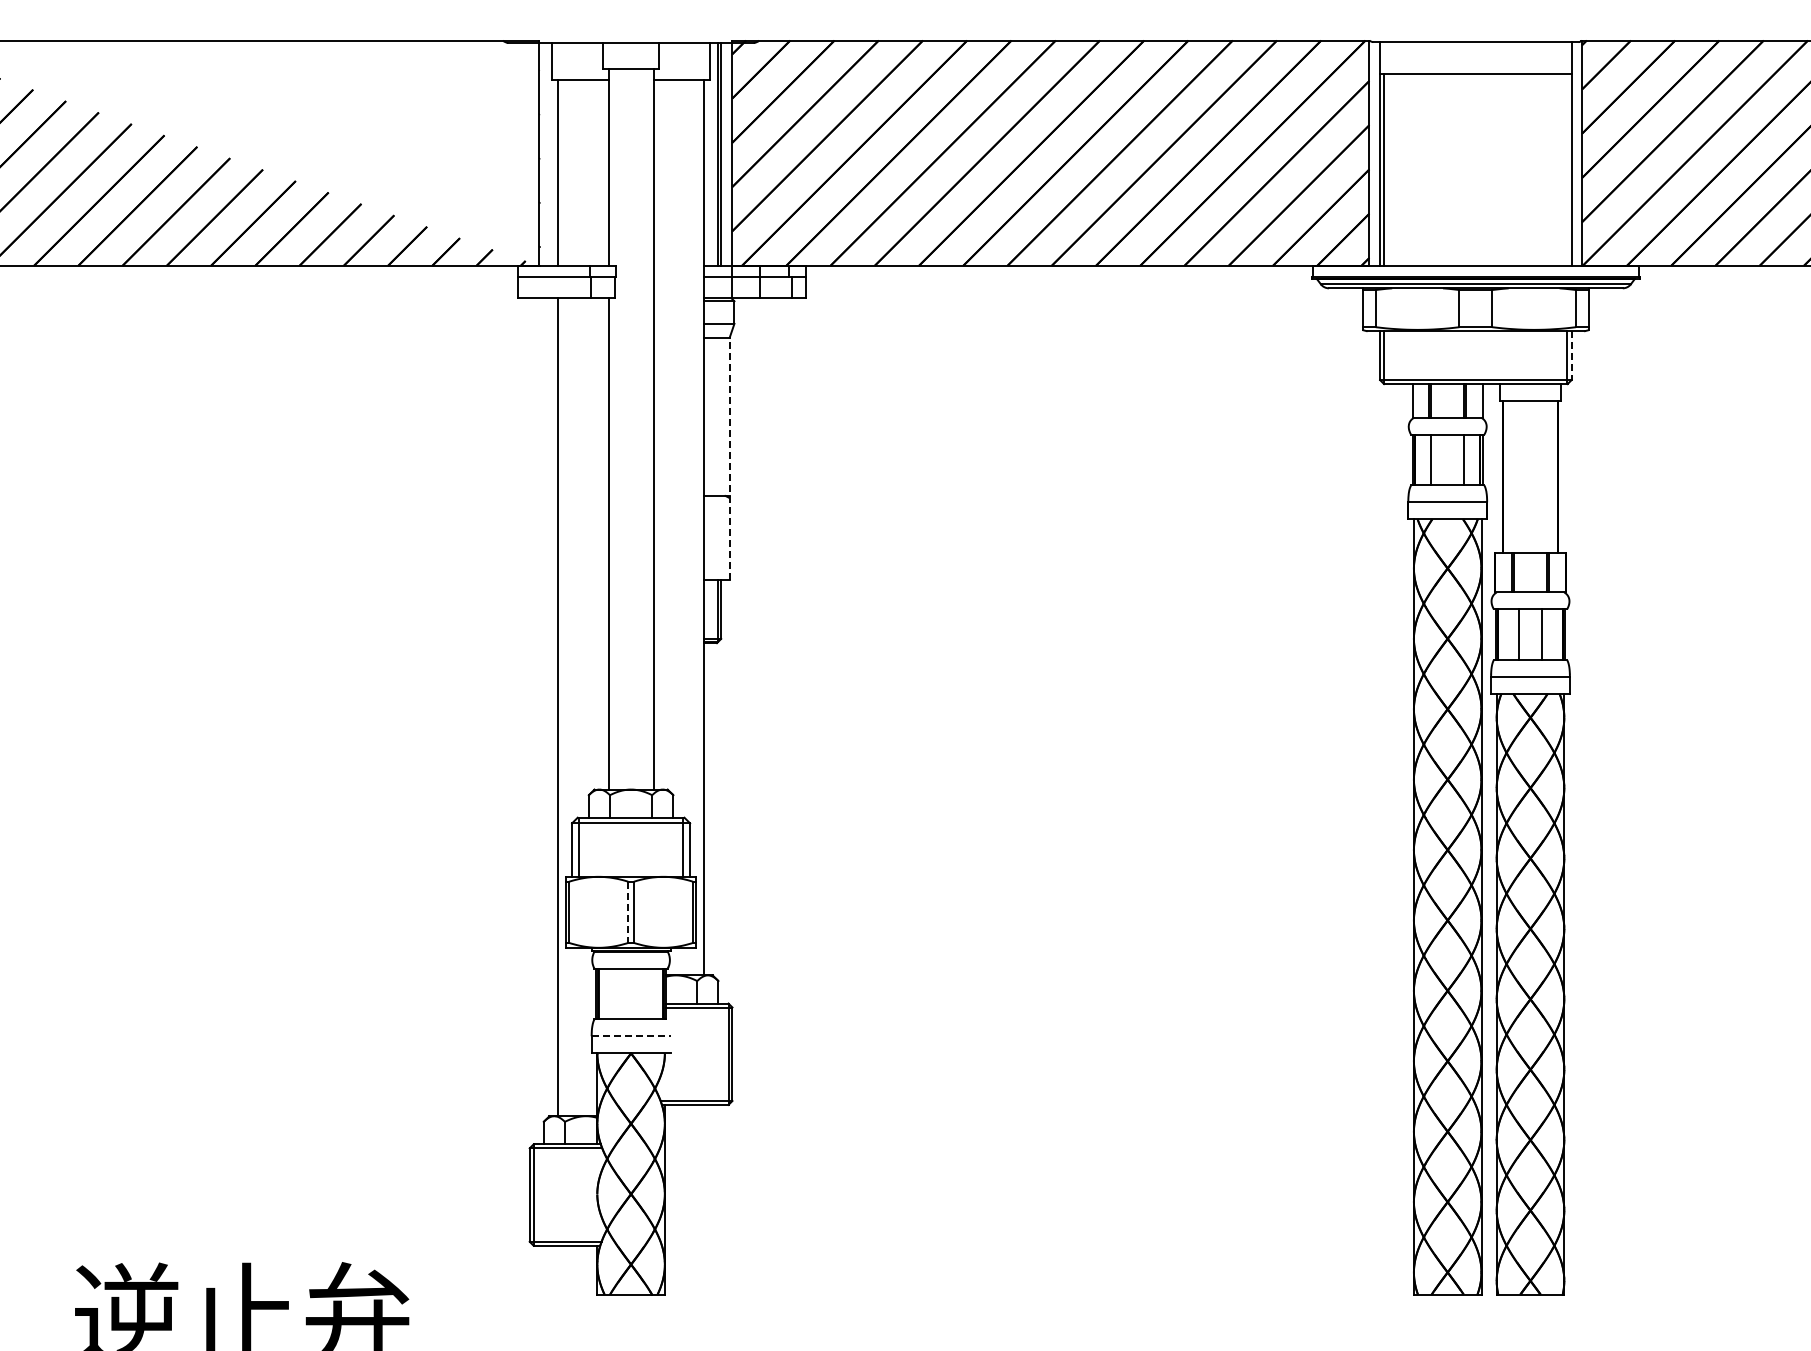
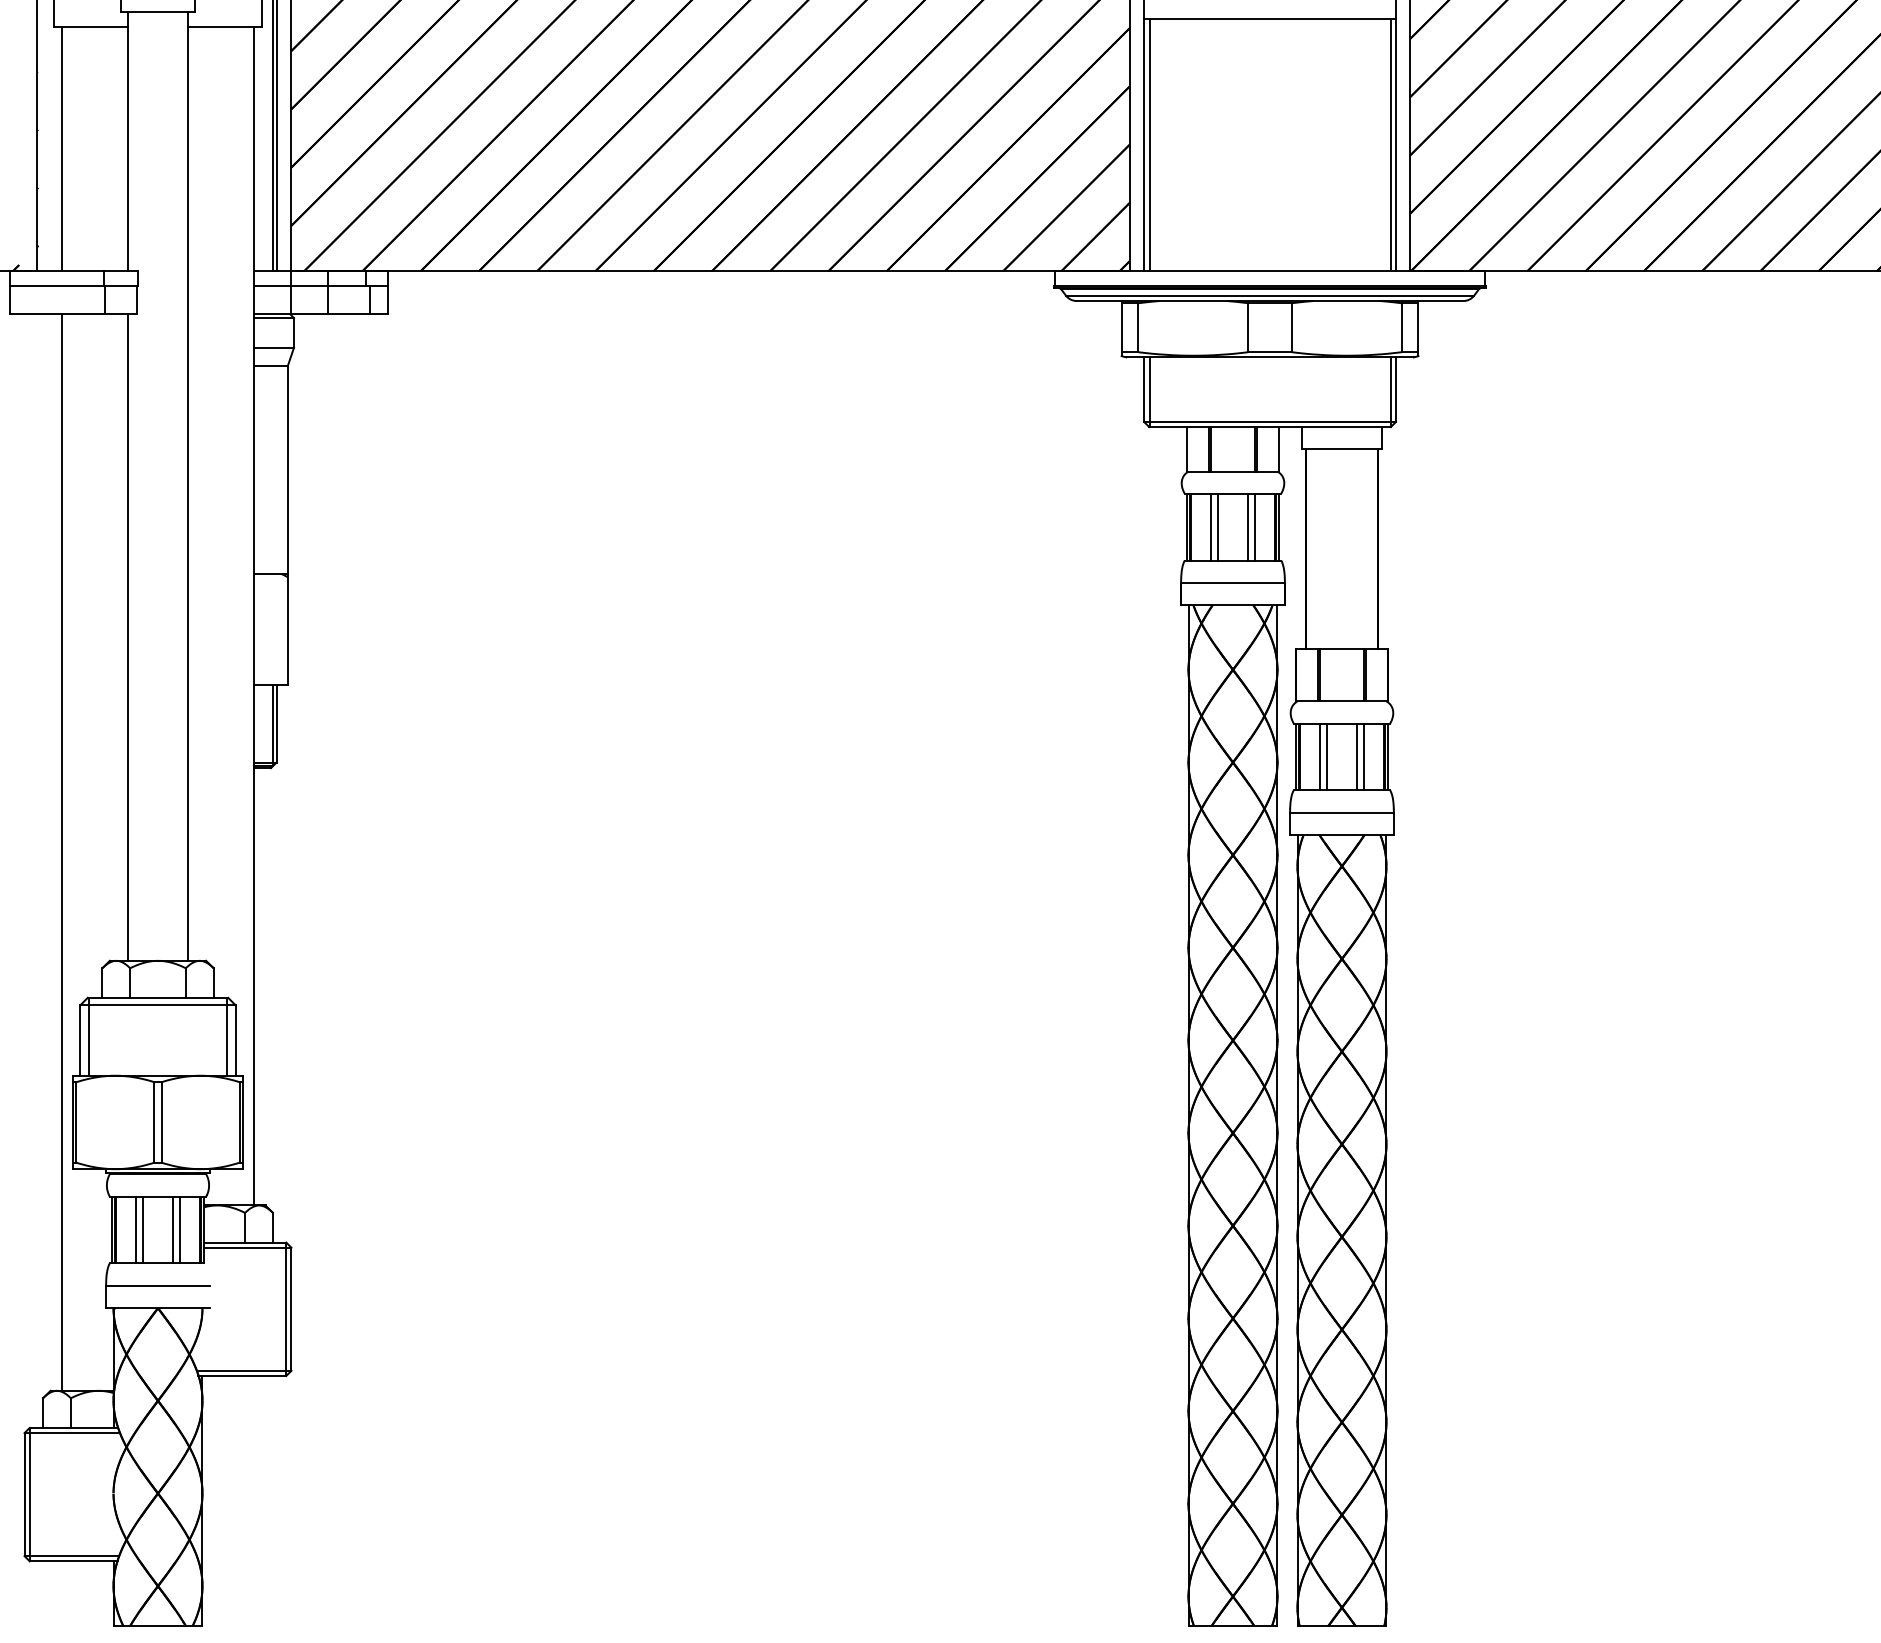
line: (1567, 169) -> (1390, 144), added
line: (1571, 356) -> (1395, 390), dashed -> solid
line: (729, 458) -> (287, 525), dashed -> solid
line: (1436, 459) -> (1218, 526), added
line: (1458, 459) -> (1247, 526), added
line: (1513, 634) -> (1319, 756), added
line: (1547, 634) -> (1364, 756), added
line: (628, 912) -> (154, 1122), dashed -> solid
line: (614, 993) -> (136, 1229), added
line: (619, 993) -> (142, 1229), added
line: (642, 993) -> (173, 1229), added
line: (647, 993) -> (179, 1229), added
line: (631, 1036) -> (158, 1285), dashed -> solid

